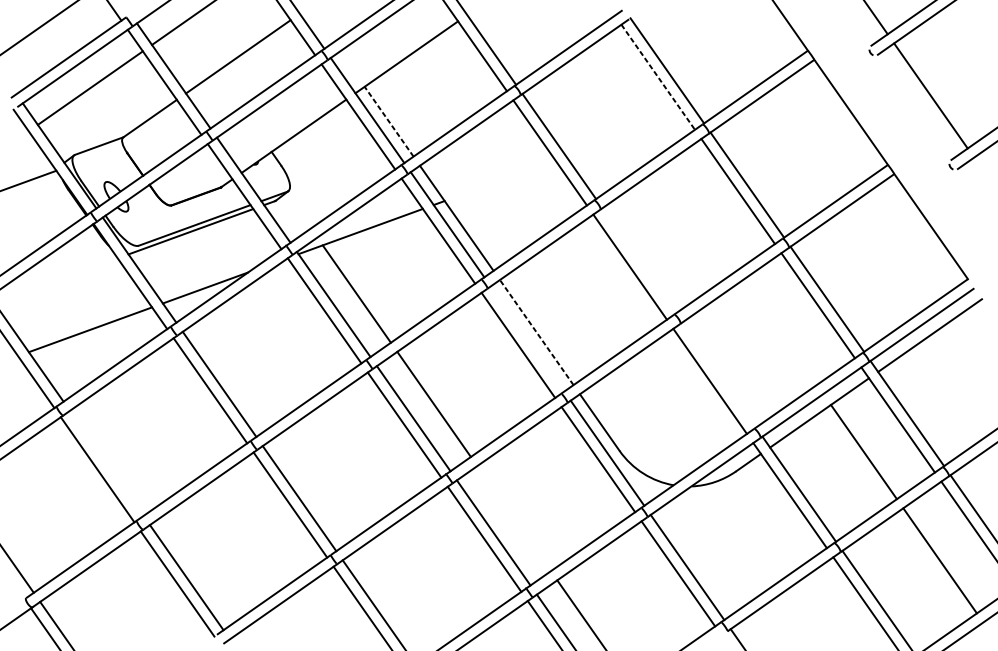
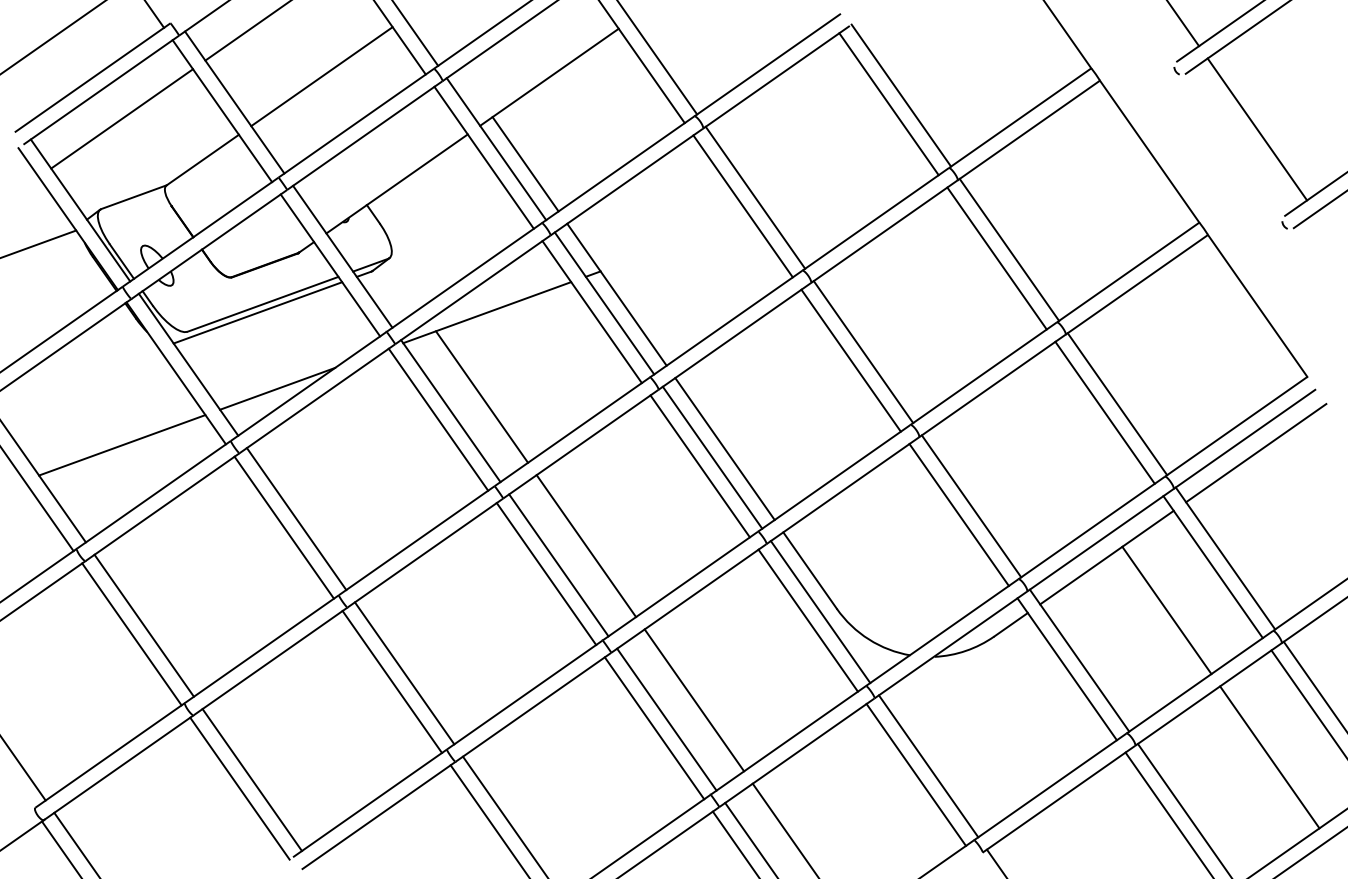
line: (658, 77) -> (889, 104), dashed -> solid
line: (389, 121) -> (525, 164), dashed -> solid
line: (639, 261) -> (863, 352), added
line: (537, 332) -> (725, 449), dashed -> solid
line: (527, 338) -> (712, 457), added
line: (719, 375) -> (971, 506), added
line: (106, 463) -> (143, 625), added
line: (514, 518) -> (694, 700), added

